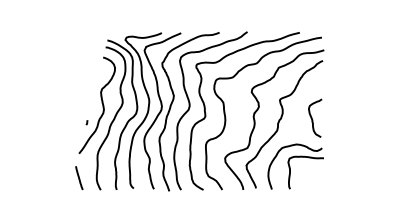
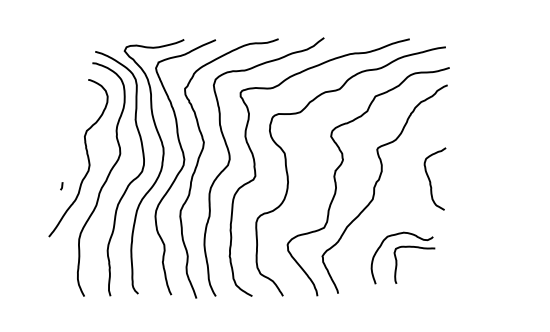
part: (295, 166) -> (402, 257), size x0.7
line: (79, 178) -> (49, 277), removed

